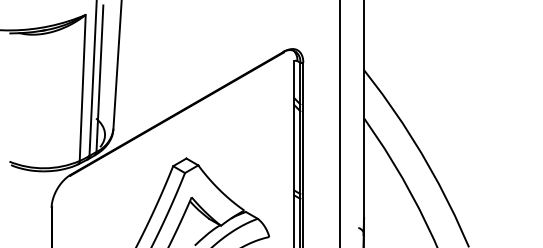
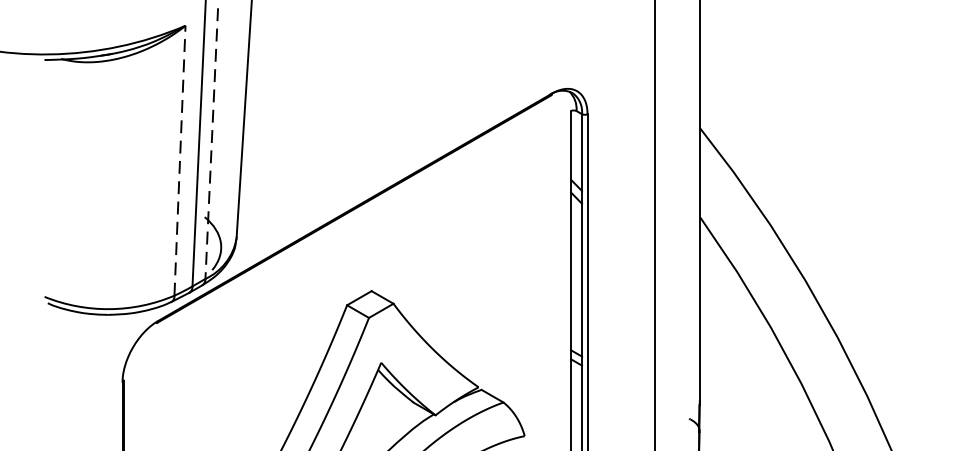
line: (99, 79) -> (210, 145), solid -> dashed
line: (82, 87) -> (179, 159), solid -> dashed

